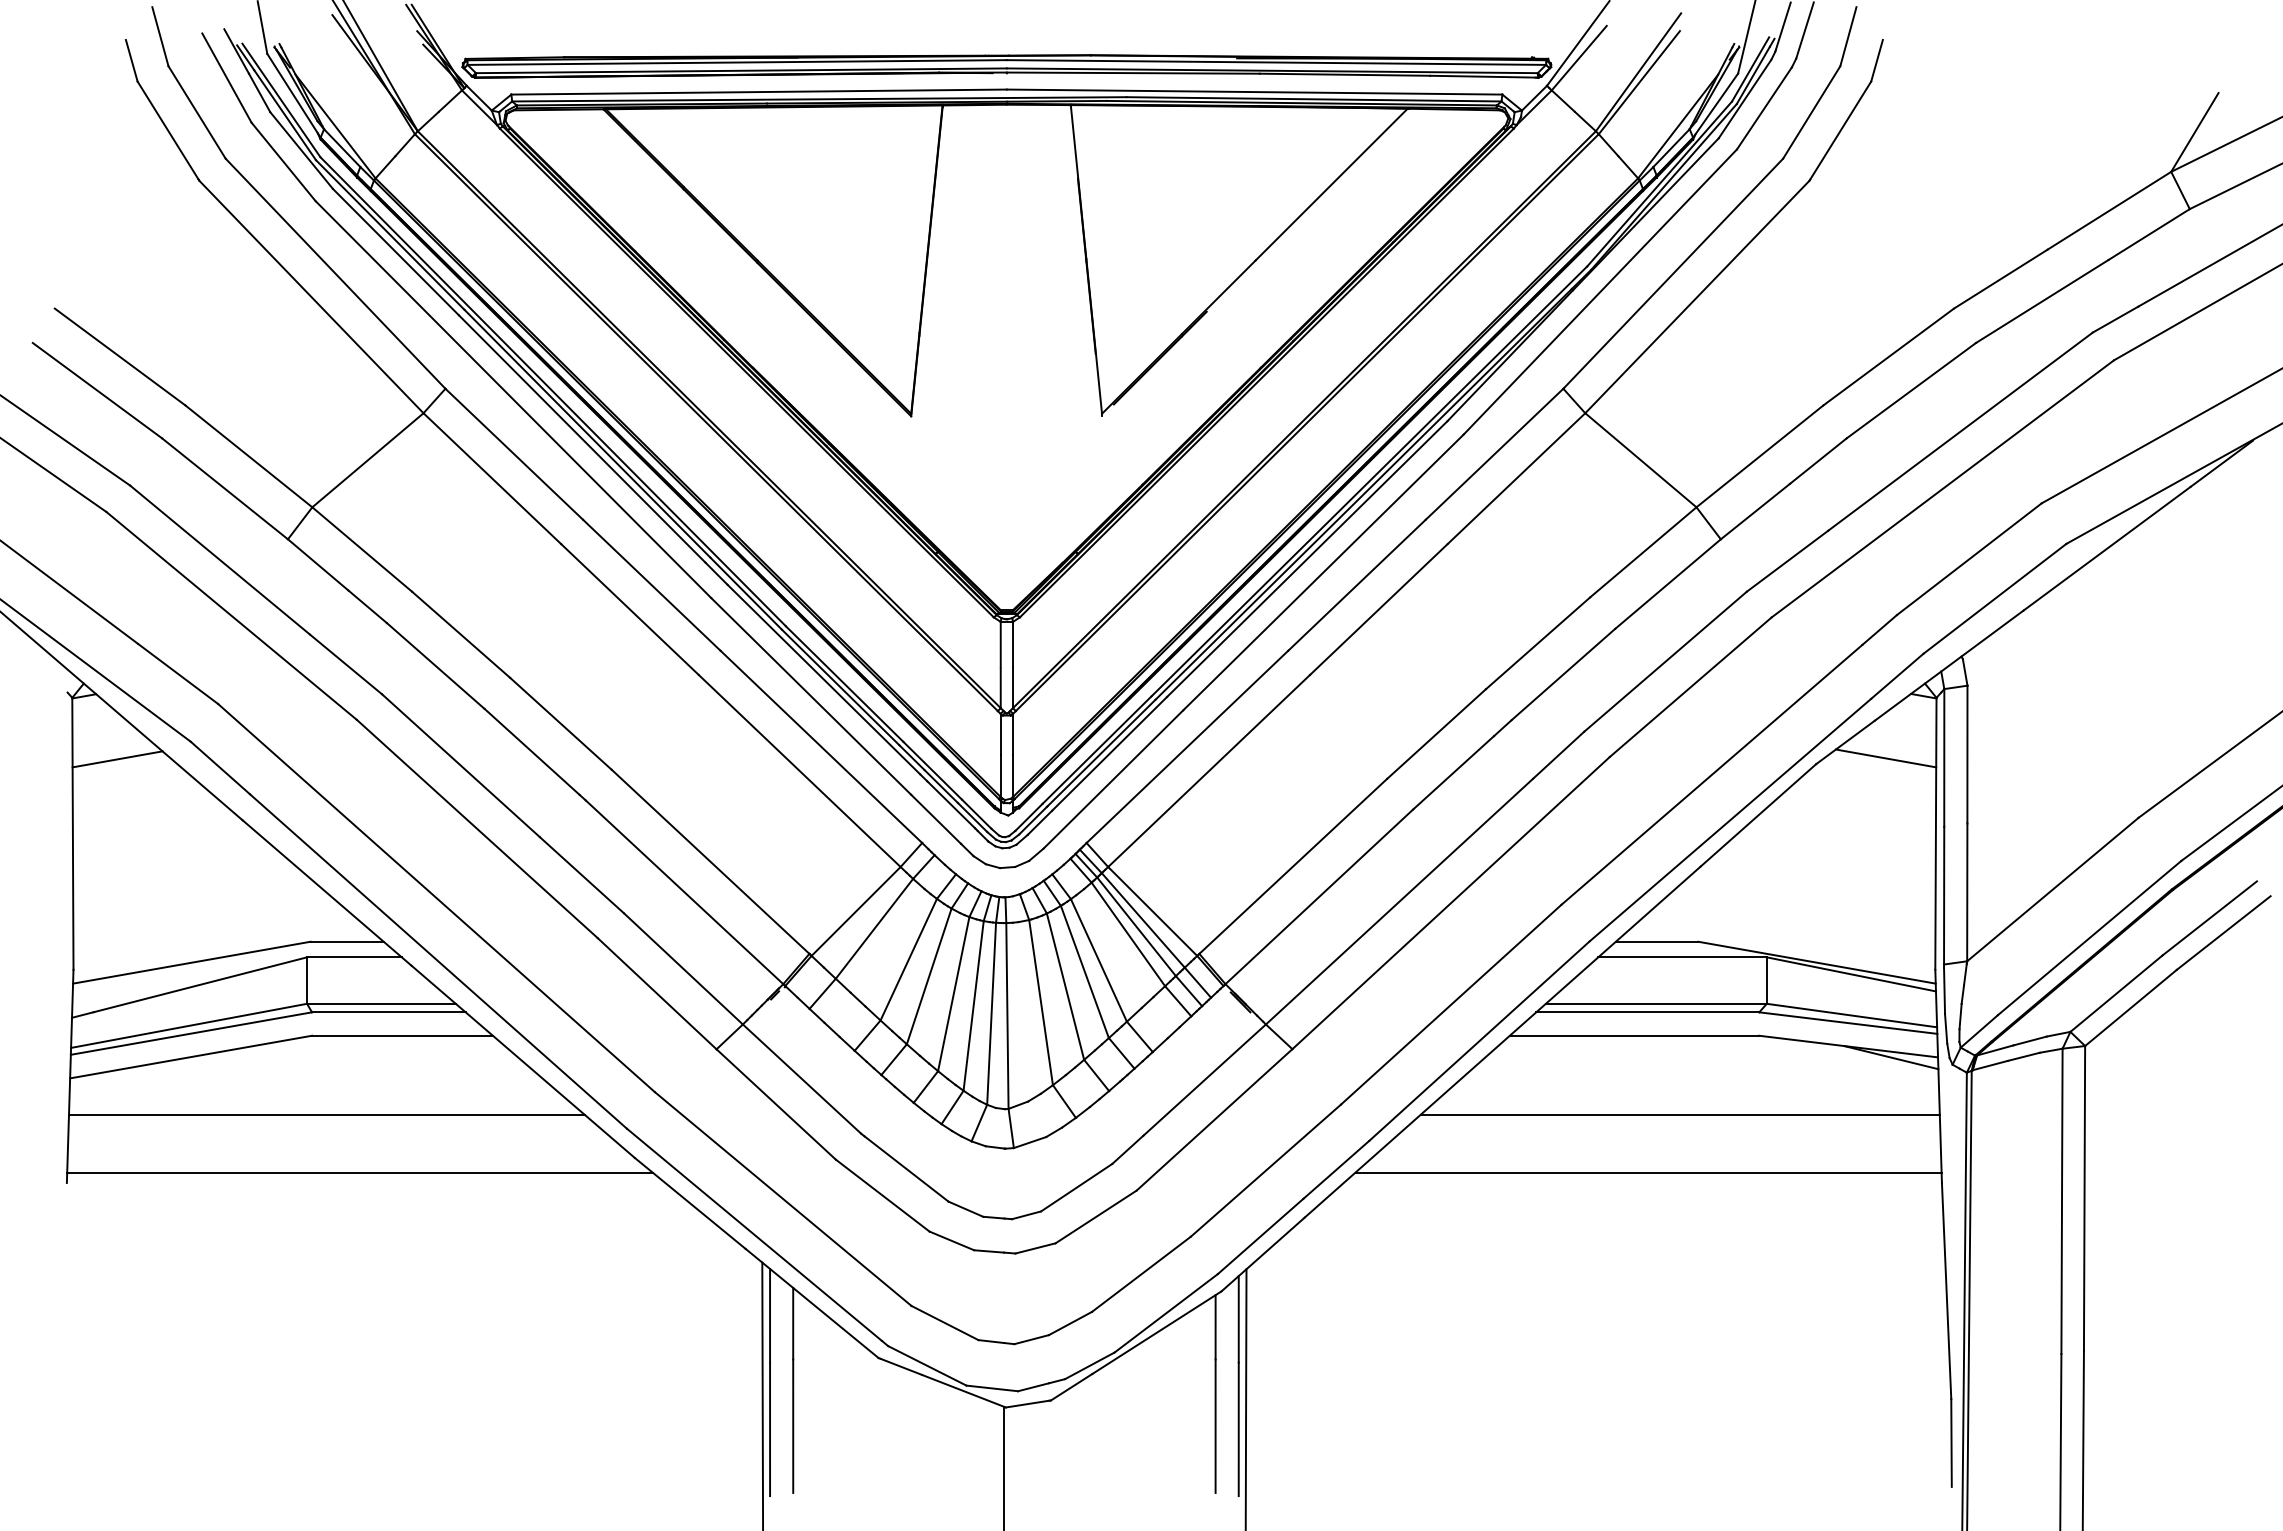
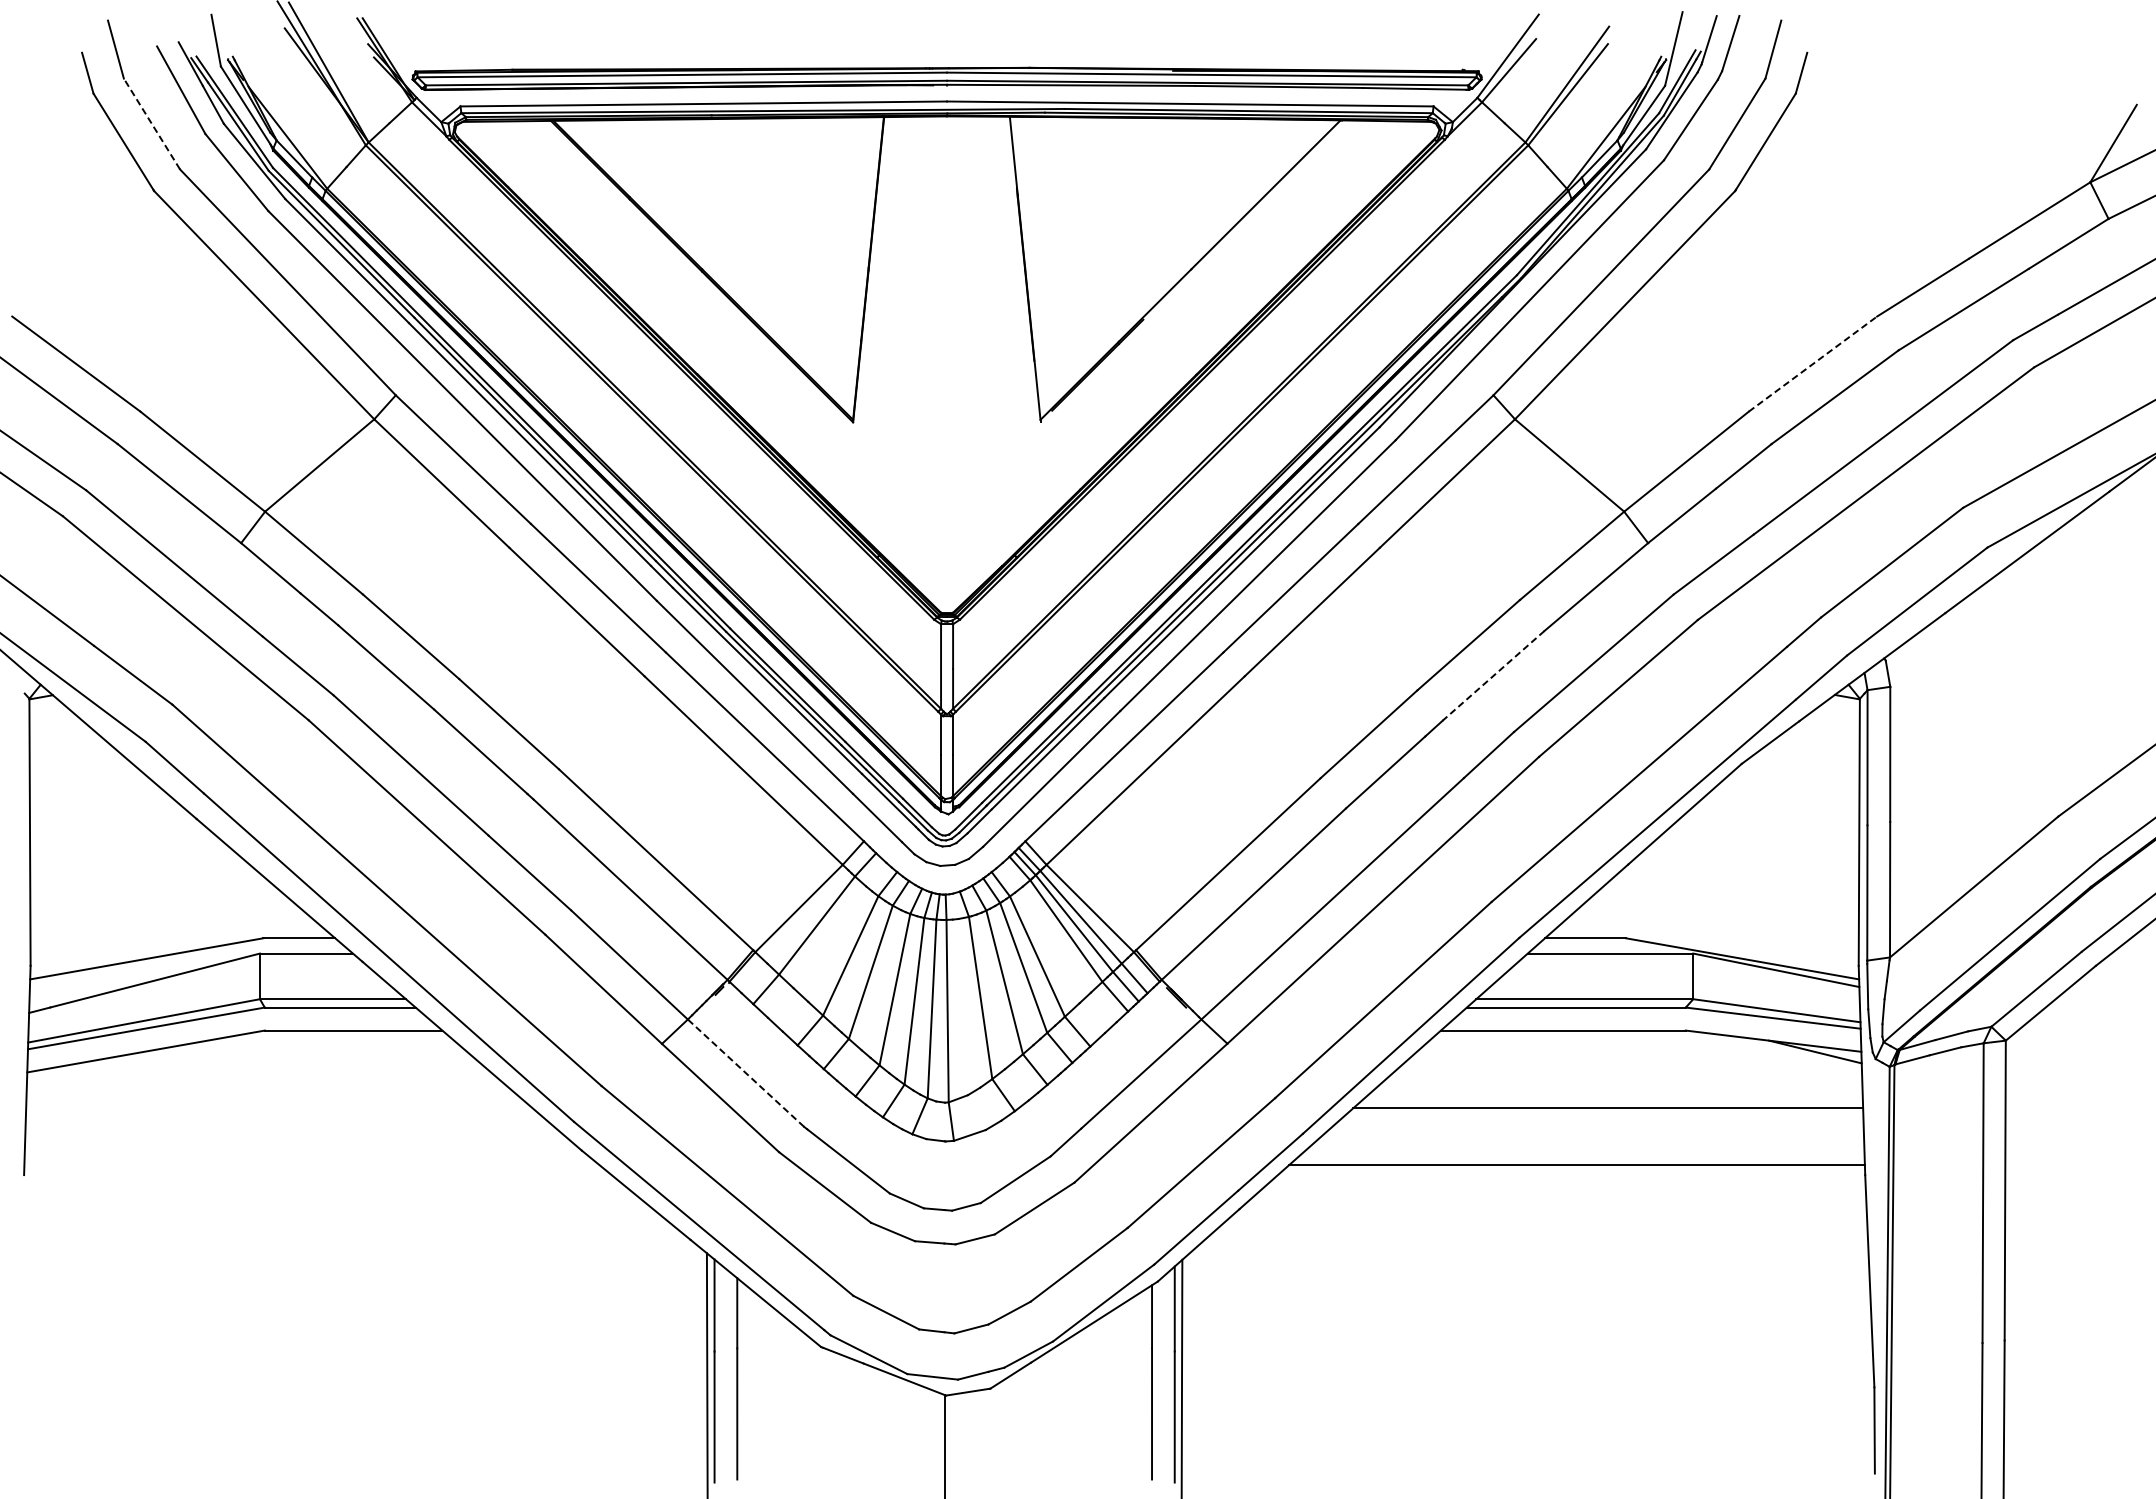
line: (196, 112) -> (151, 124), solid -> dashed
line: (1889, 356) -> (1813, 363), solid -> dashed
line: (1563, 674) -> (1493, 675), solid -> dashed
line: (1885, 758) -> (1809, 758), removed
line: (117, 759) -> (73, 759), removed
line: (802, 1079) -> (746, 1073), solid -> dashed
line: (326, 1114) -> (279, 1107), removed
line: (359, 1172) -> (311, 1164), removed

